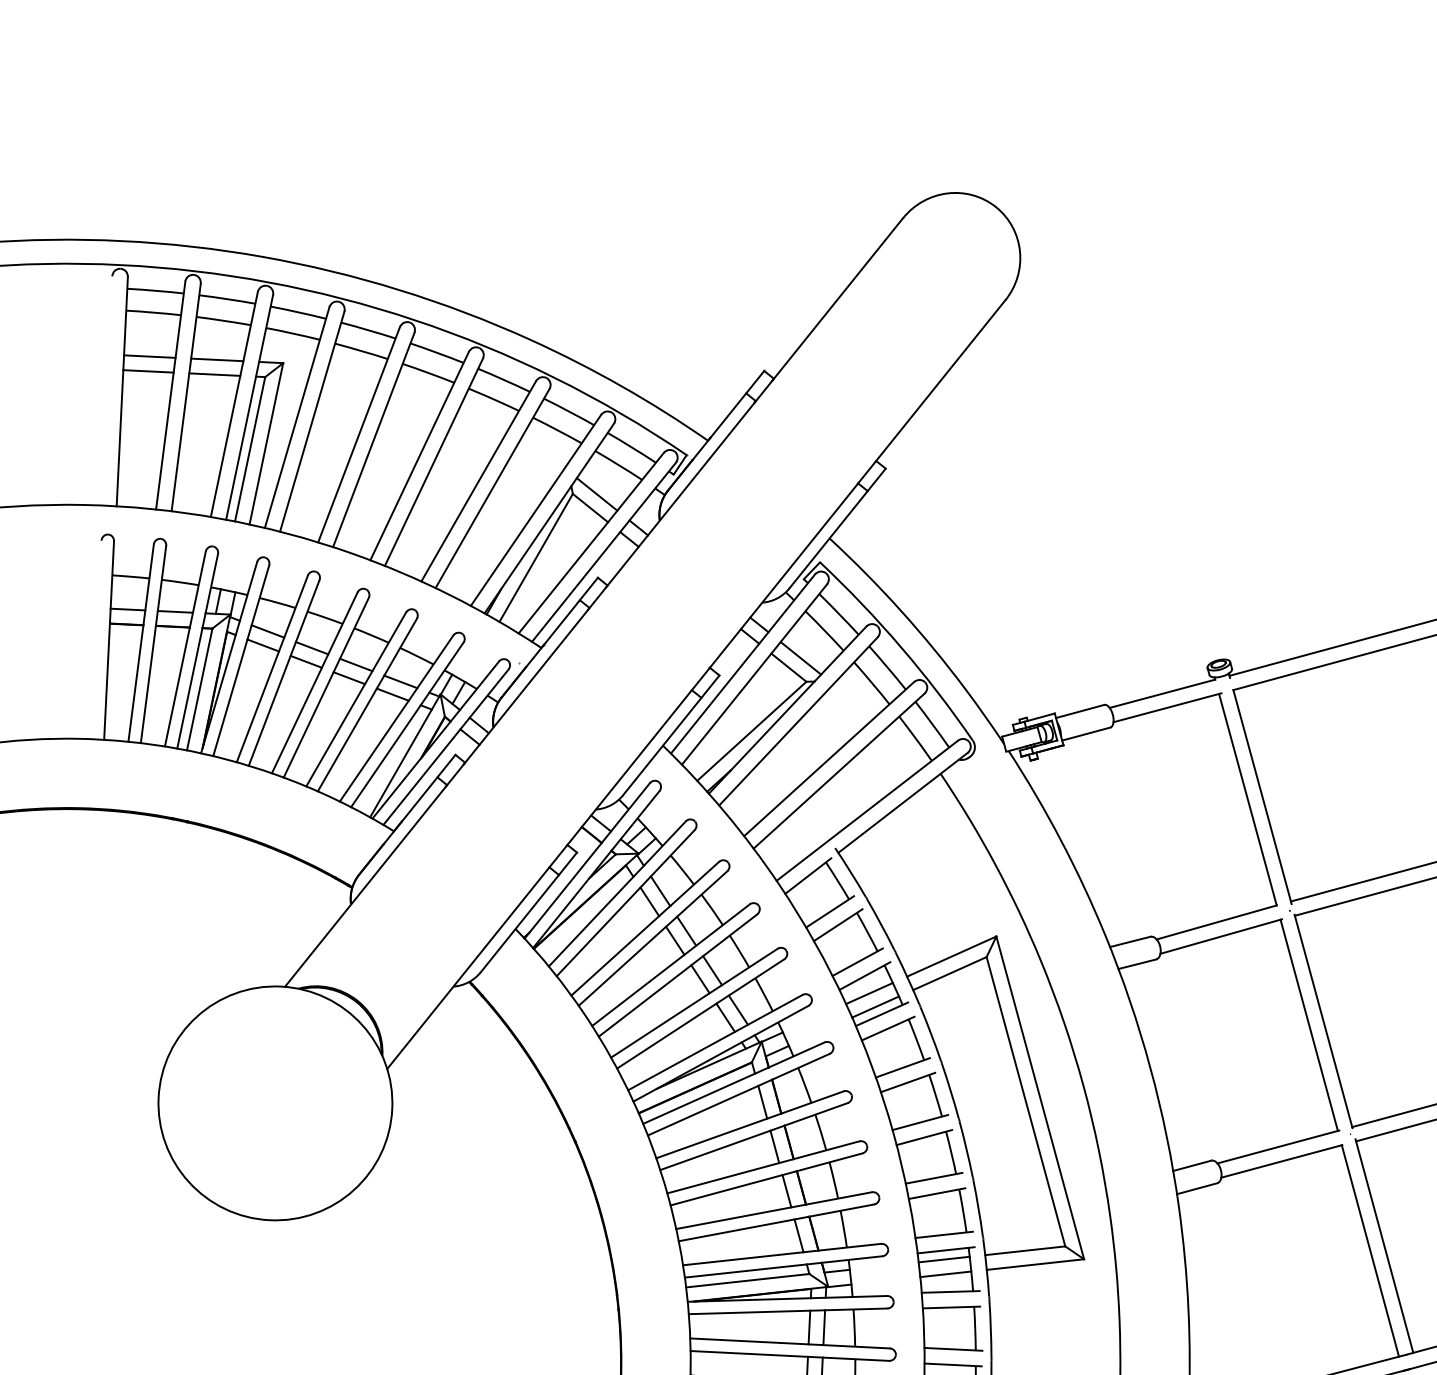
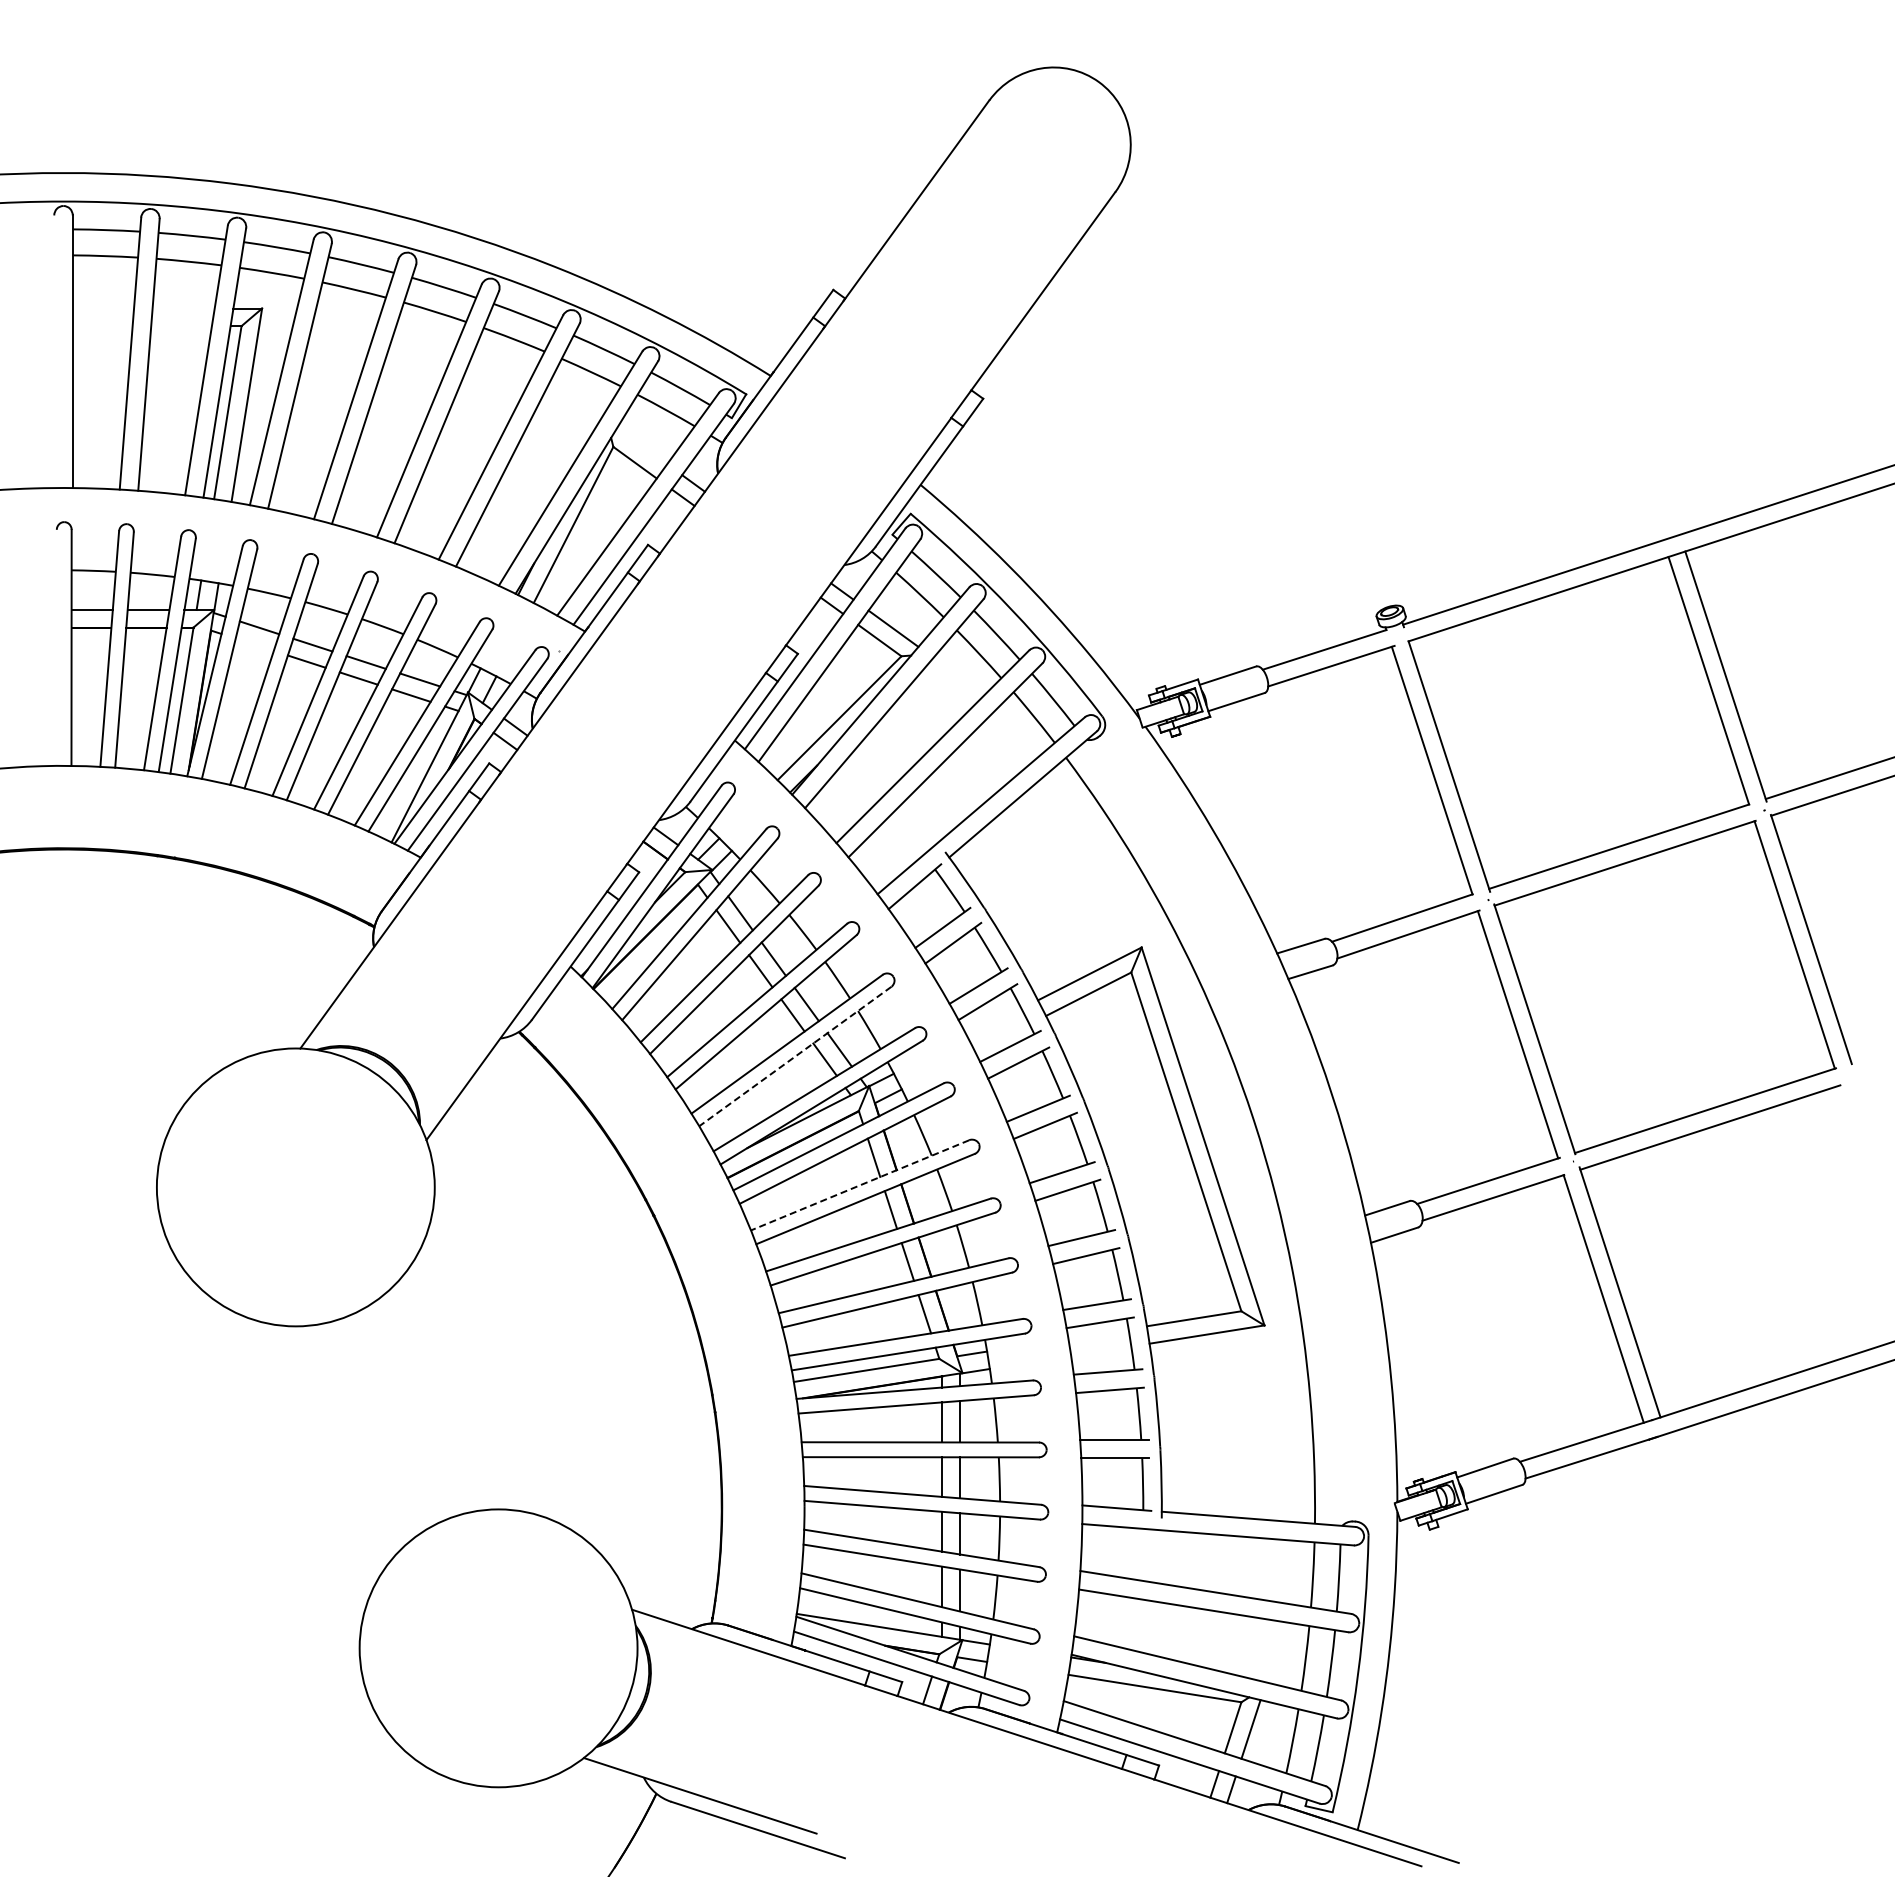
line: (149, 356) -> (103, 308), removed
line: (217, 359) -> (183, 308), removed
line: (148, 371) -> (102, 326), removed
line: (214, 374) -> (181, 326), removed
line: (597, 494) -> (642, 446), removed
line: (263, 645) -> (254, 644), removed
line: (869, 993) -> (994, 1022), removed
line: (875, 1007) -> (1002, 1038), removed
line: (700, 1013) -> (795, 1056), solid -> dashed
line: (749, 1124) -> (859, 1185), solid -> dashed
line: (944, 1259) -> (1098, 1333), removed
line: (946, 1274) -> (1101, 1351), removed

